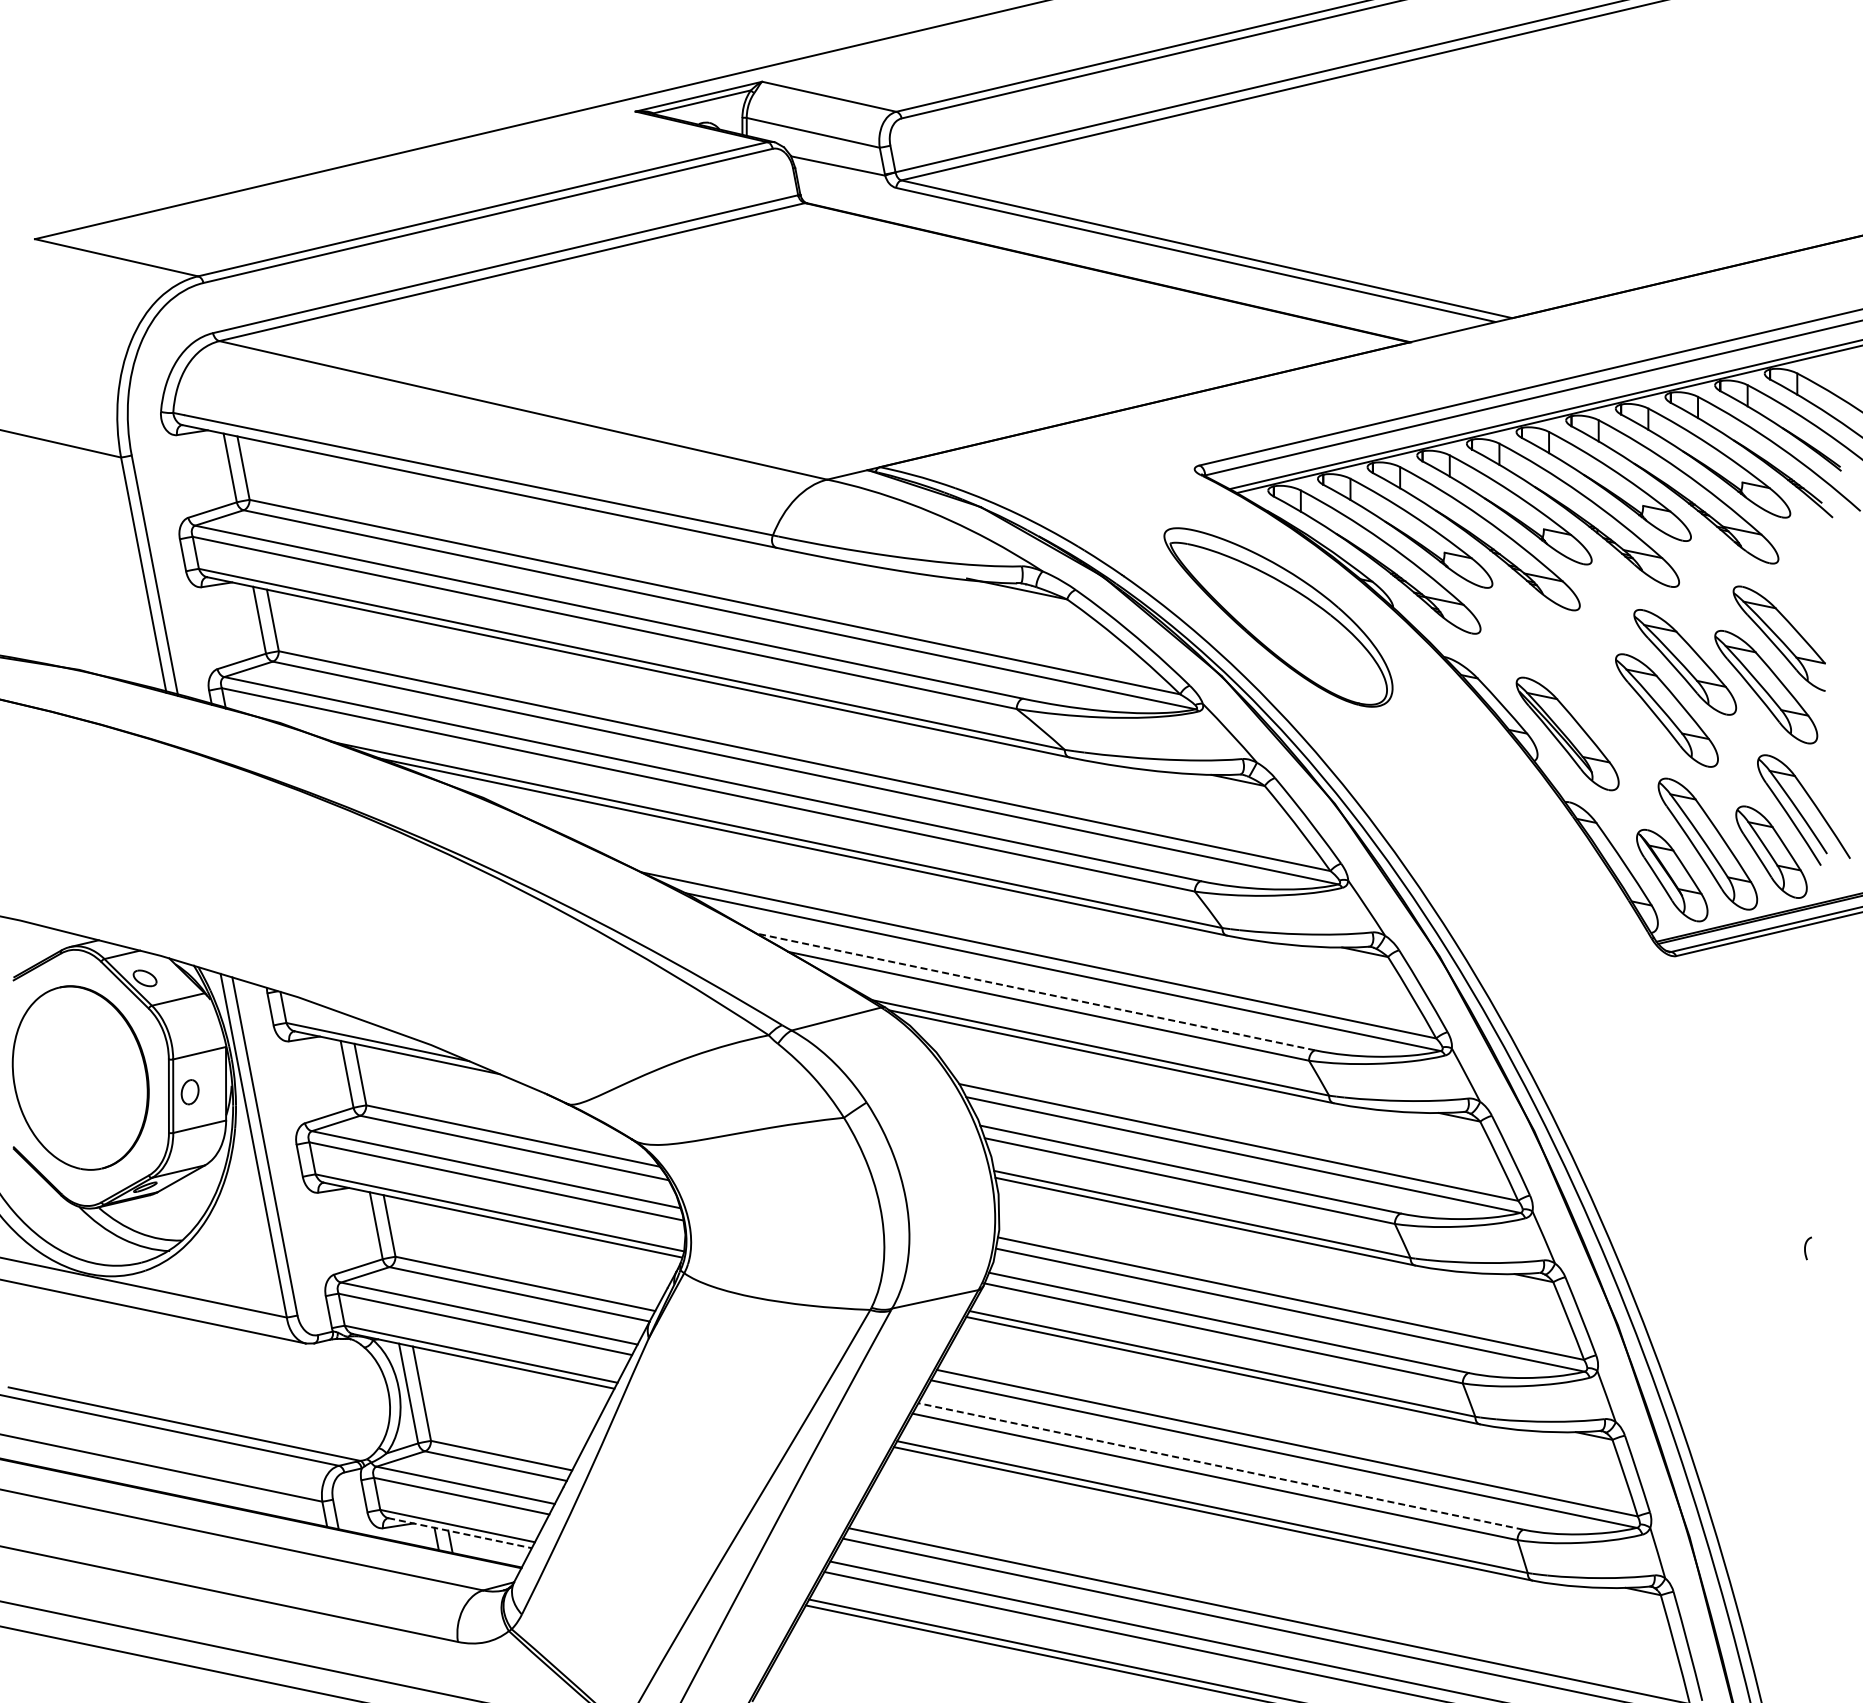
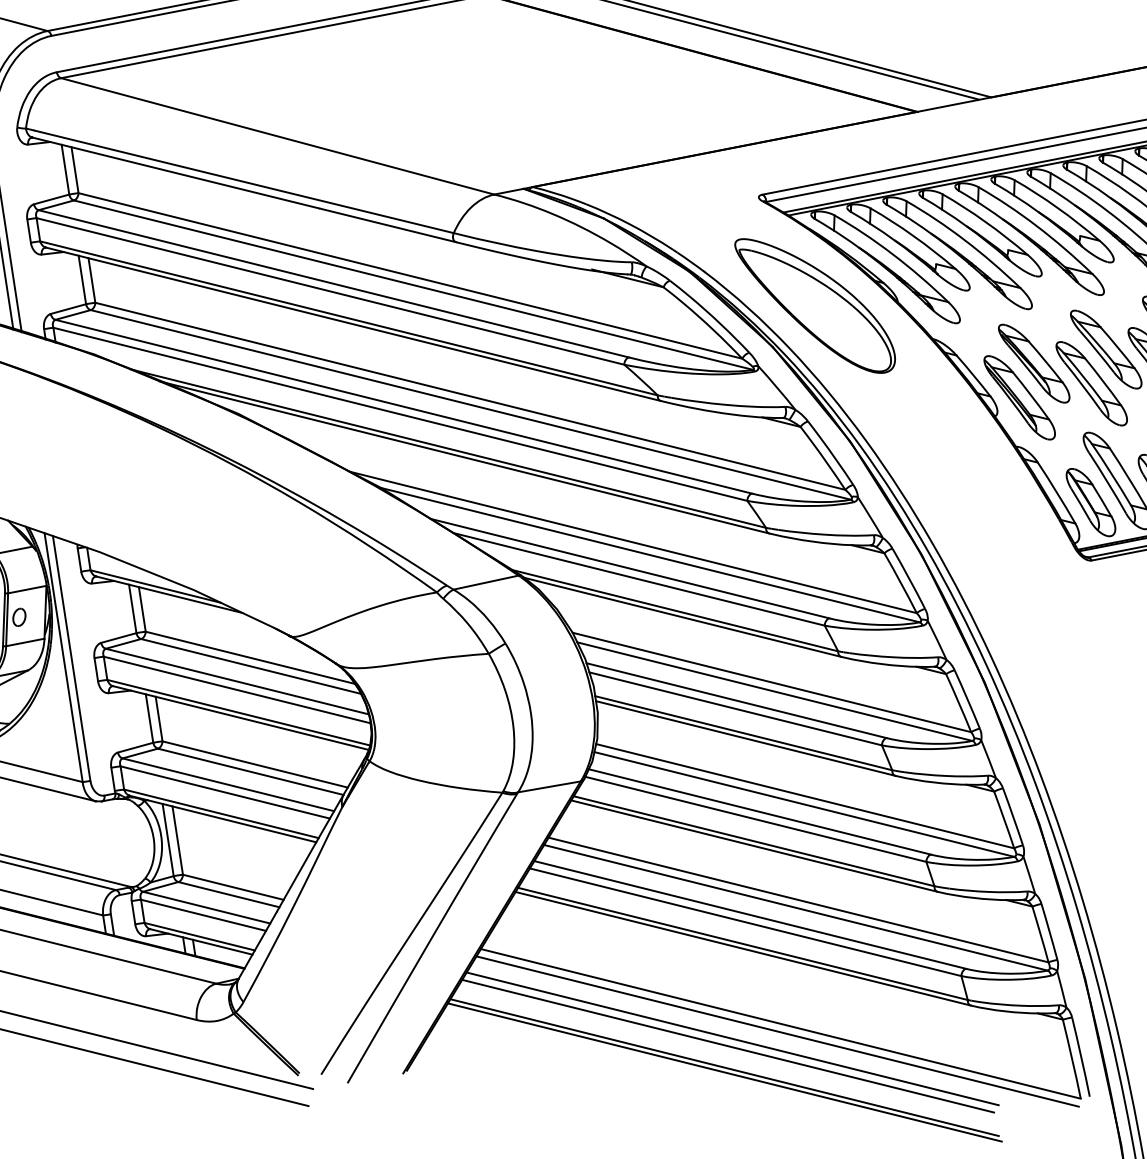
part: (1585, 685) -> (1033, 363), added
line: (1035, 991) -> (629, 568), dashed -> solid
line: (1220, 1466) -> (749, 914), dashed -> solid
line: (460, 1533) -> (201, 942), dashed -> solid

